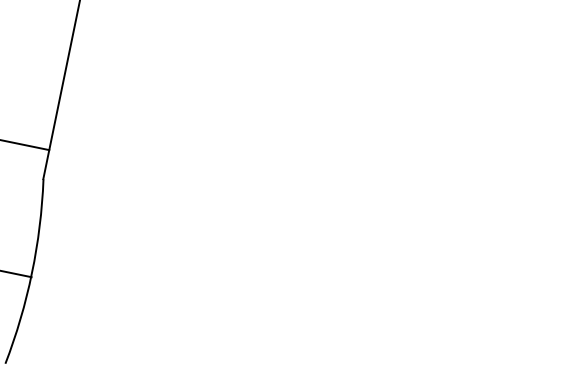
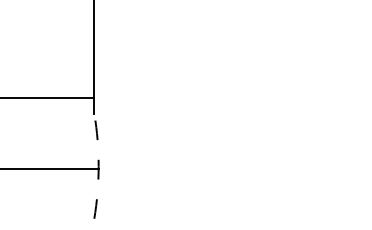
arc: (31, 272) -> (98, 166), solid -> dashed

